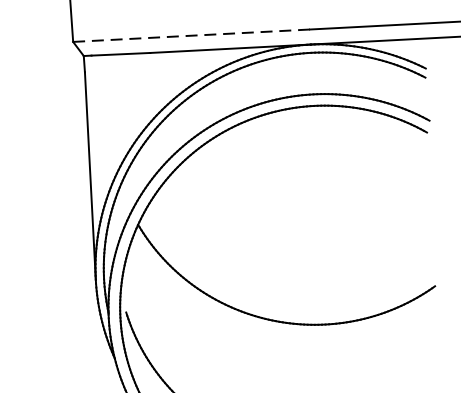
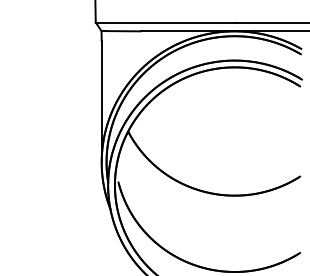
line: (192, 35) -> (165, 22), dashed -> solid

